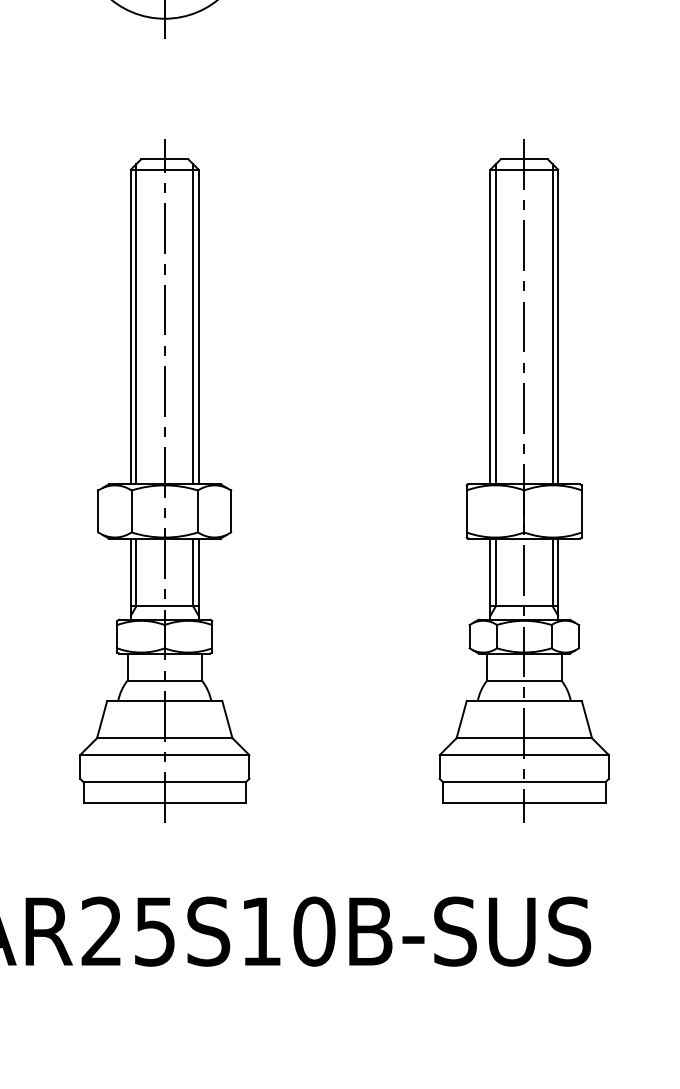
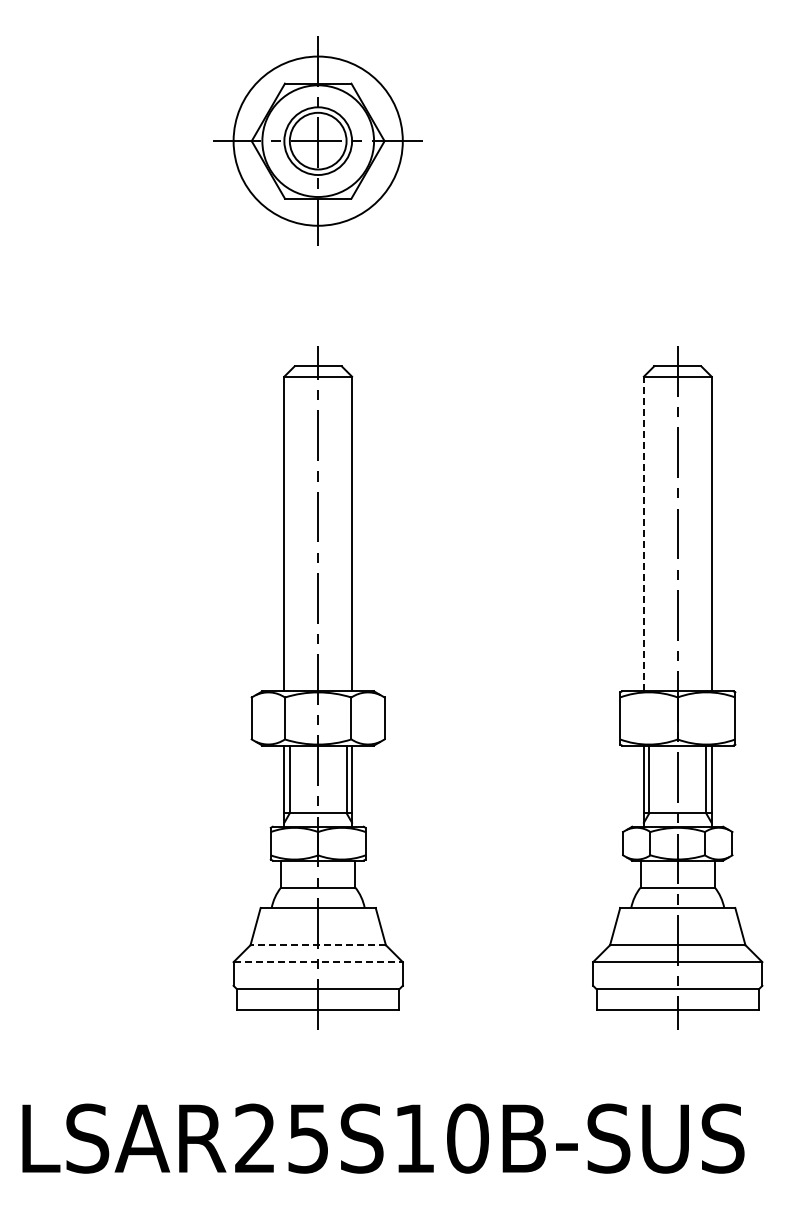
line: (136, 324) -> (289, 531), removed
line: (193, 324) -> (346, 531), removed
line: (496, 324) -> (649, 531), removed
line: (553, 324) -> (706, 531), removed
line: (490, 326) -> (643, 533), solid -> dashed
line: (165, 738) -> (318, 945), solid -> dashed
line: (165, 755) -> (318, 962), solid -> dashed

